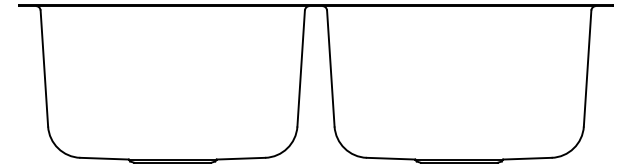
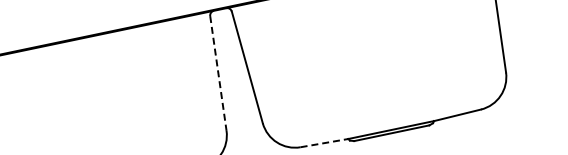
line: (301, 69) -> (218, 74), solid -> dashed
line: (391, 158) -> (324, 142), solid -> dashed

